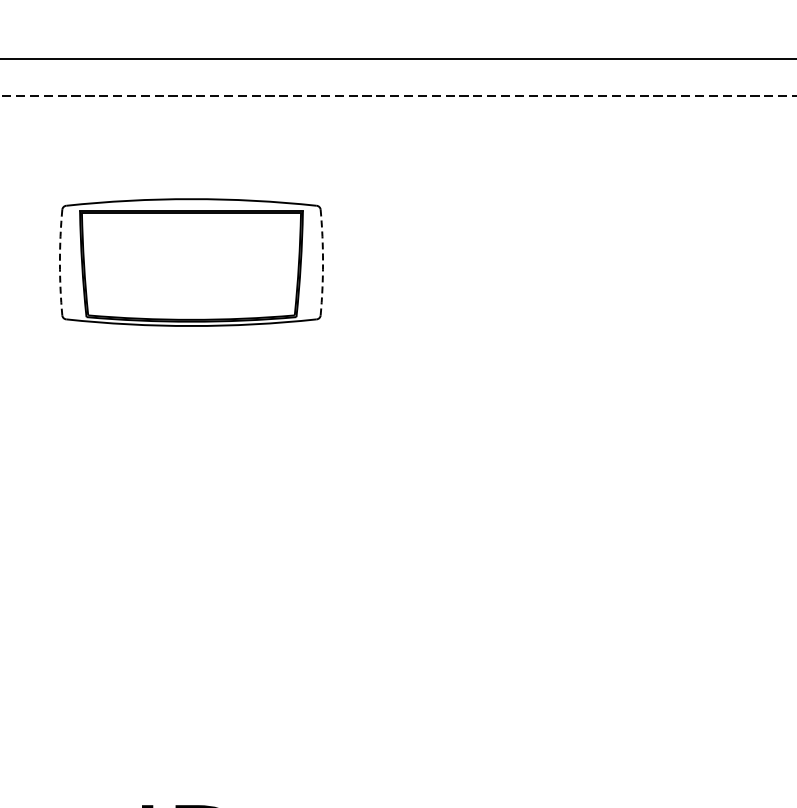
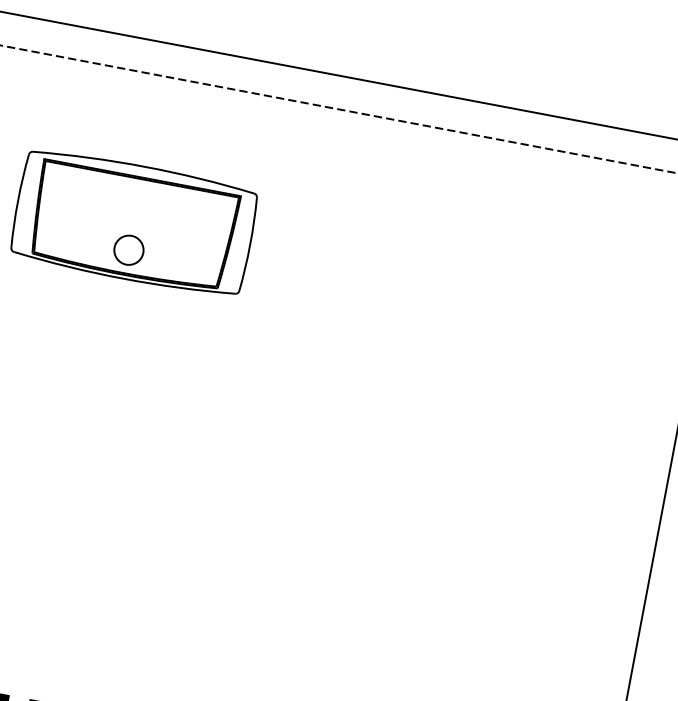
arc: (59, 262) -> (17, 200), dashed -> solid
arc: (323, 262) -> (250, 244), dashed -> solid
circle: (191, 293) -> (129, 250), added

